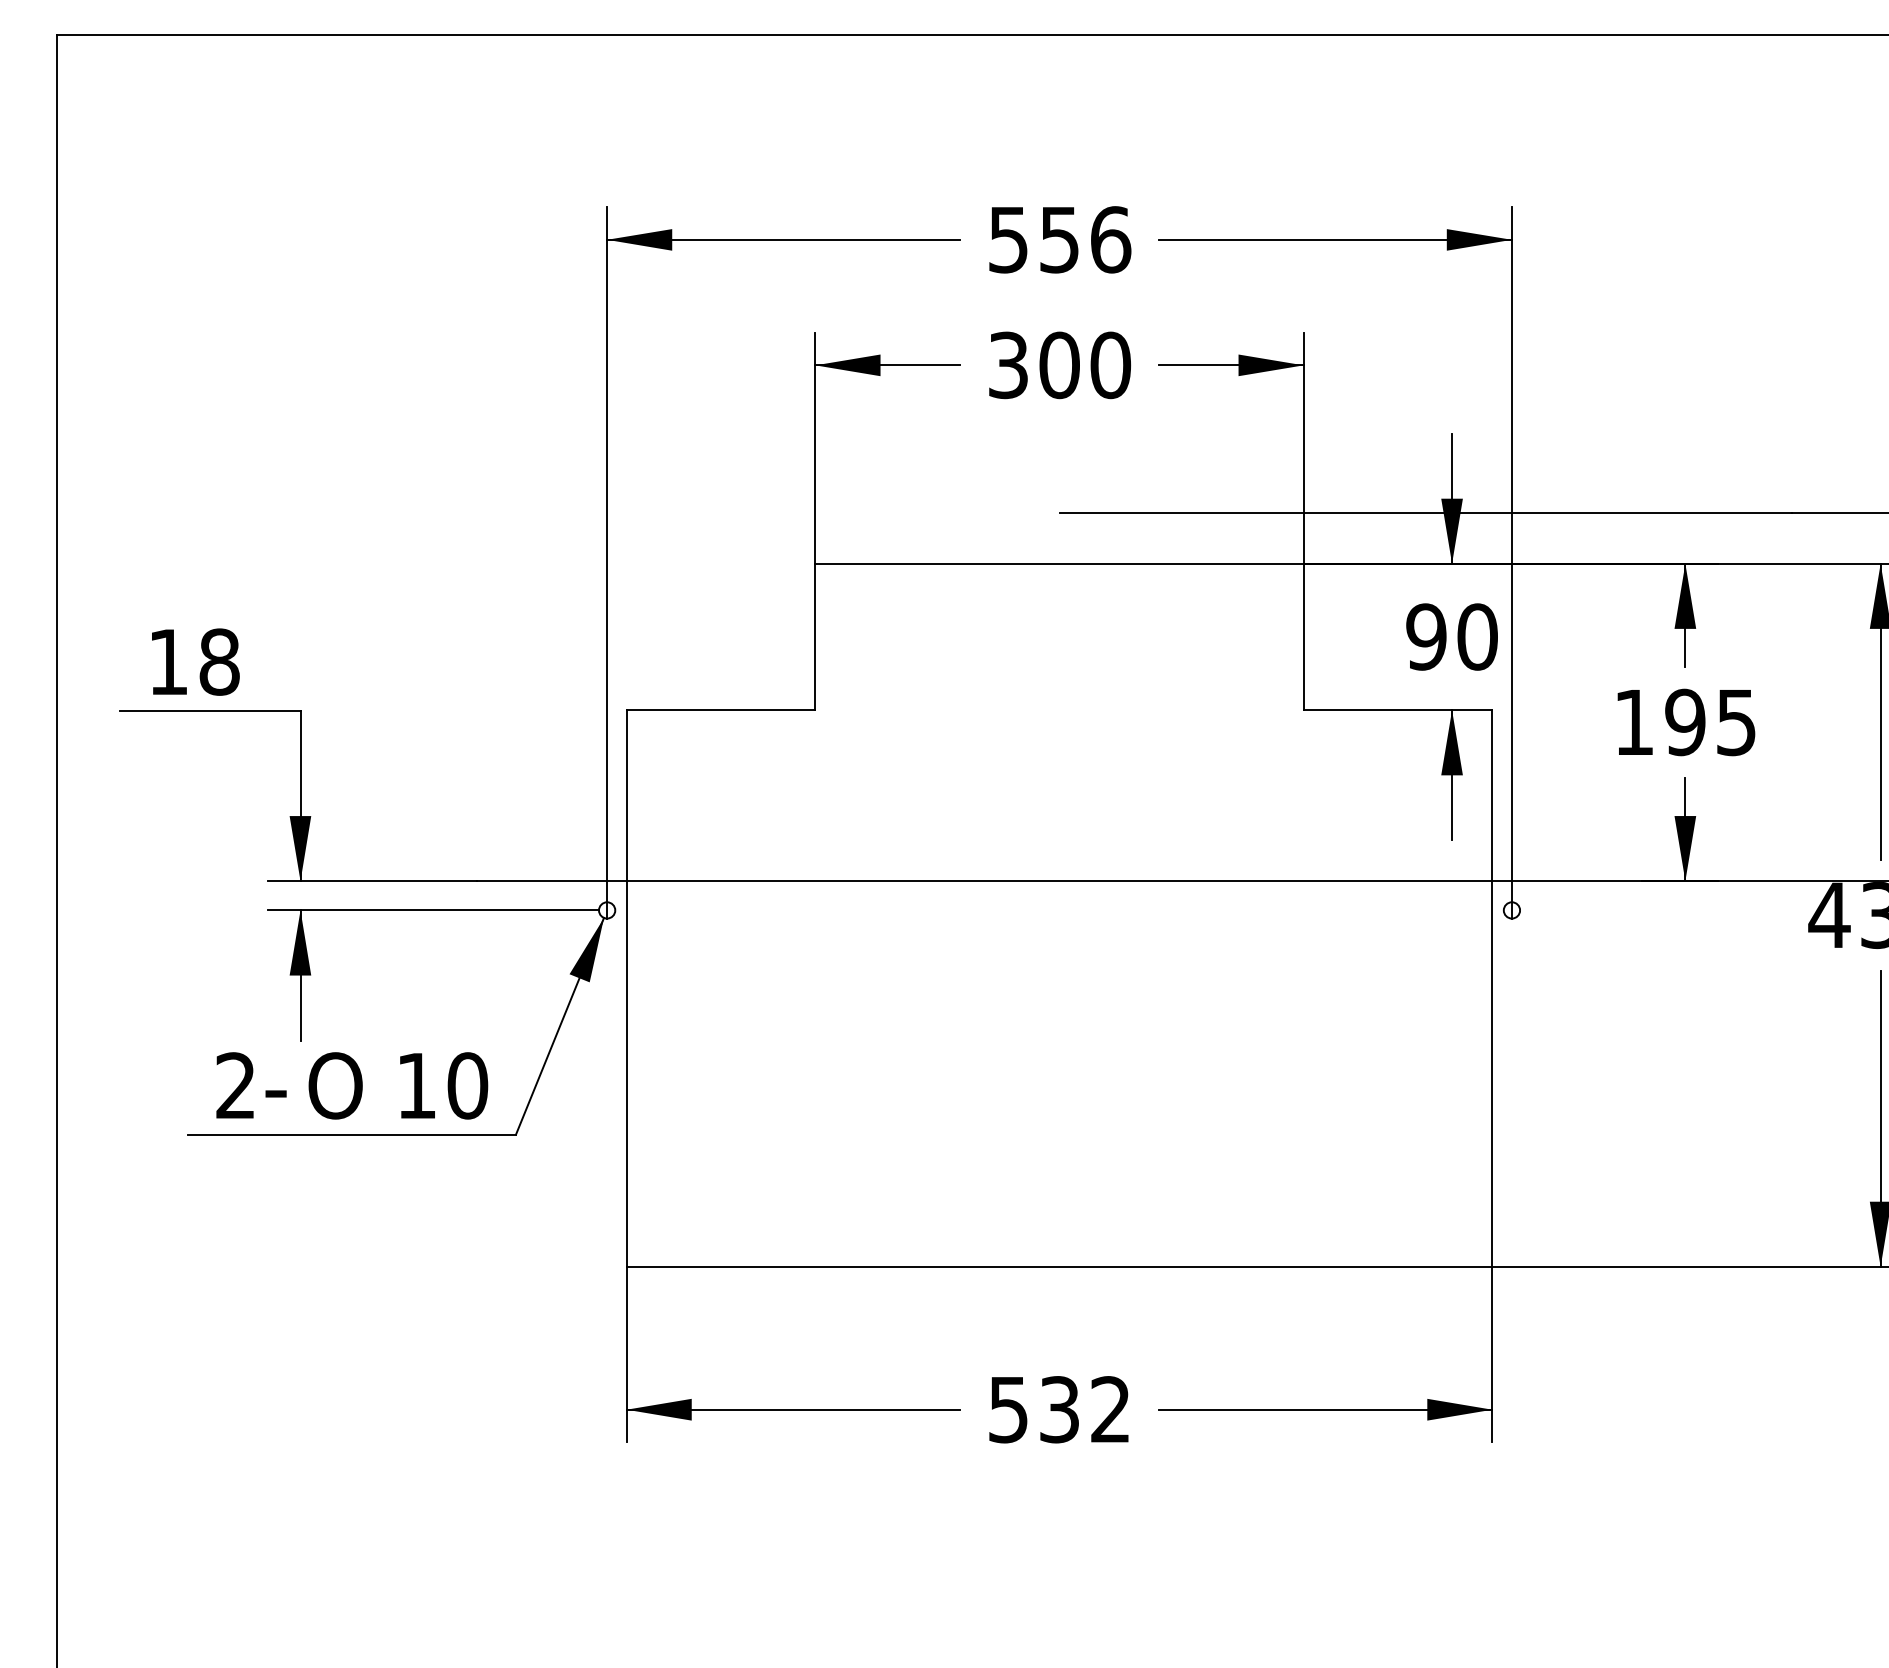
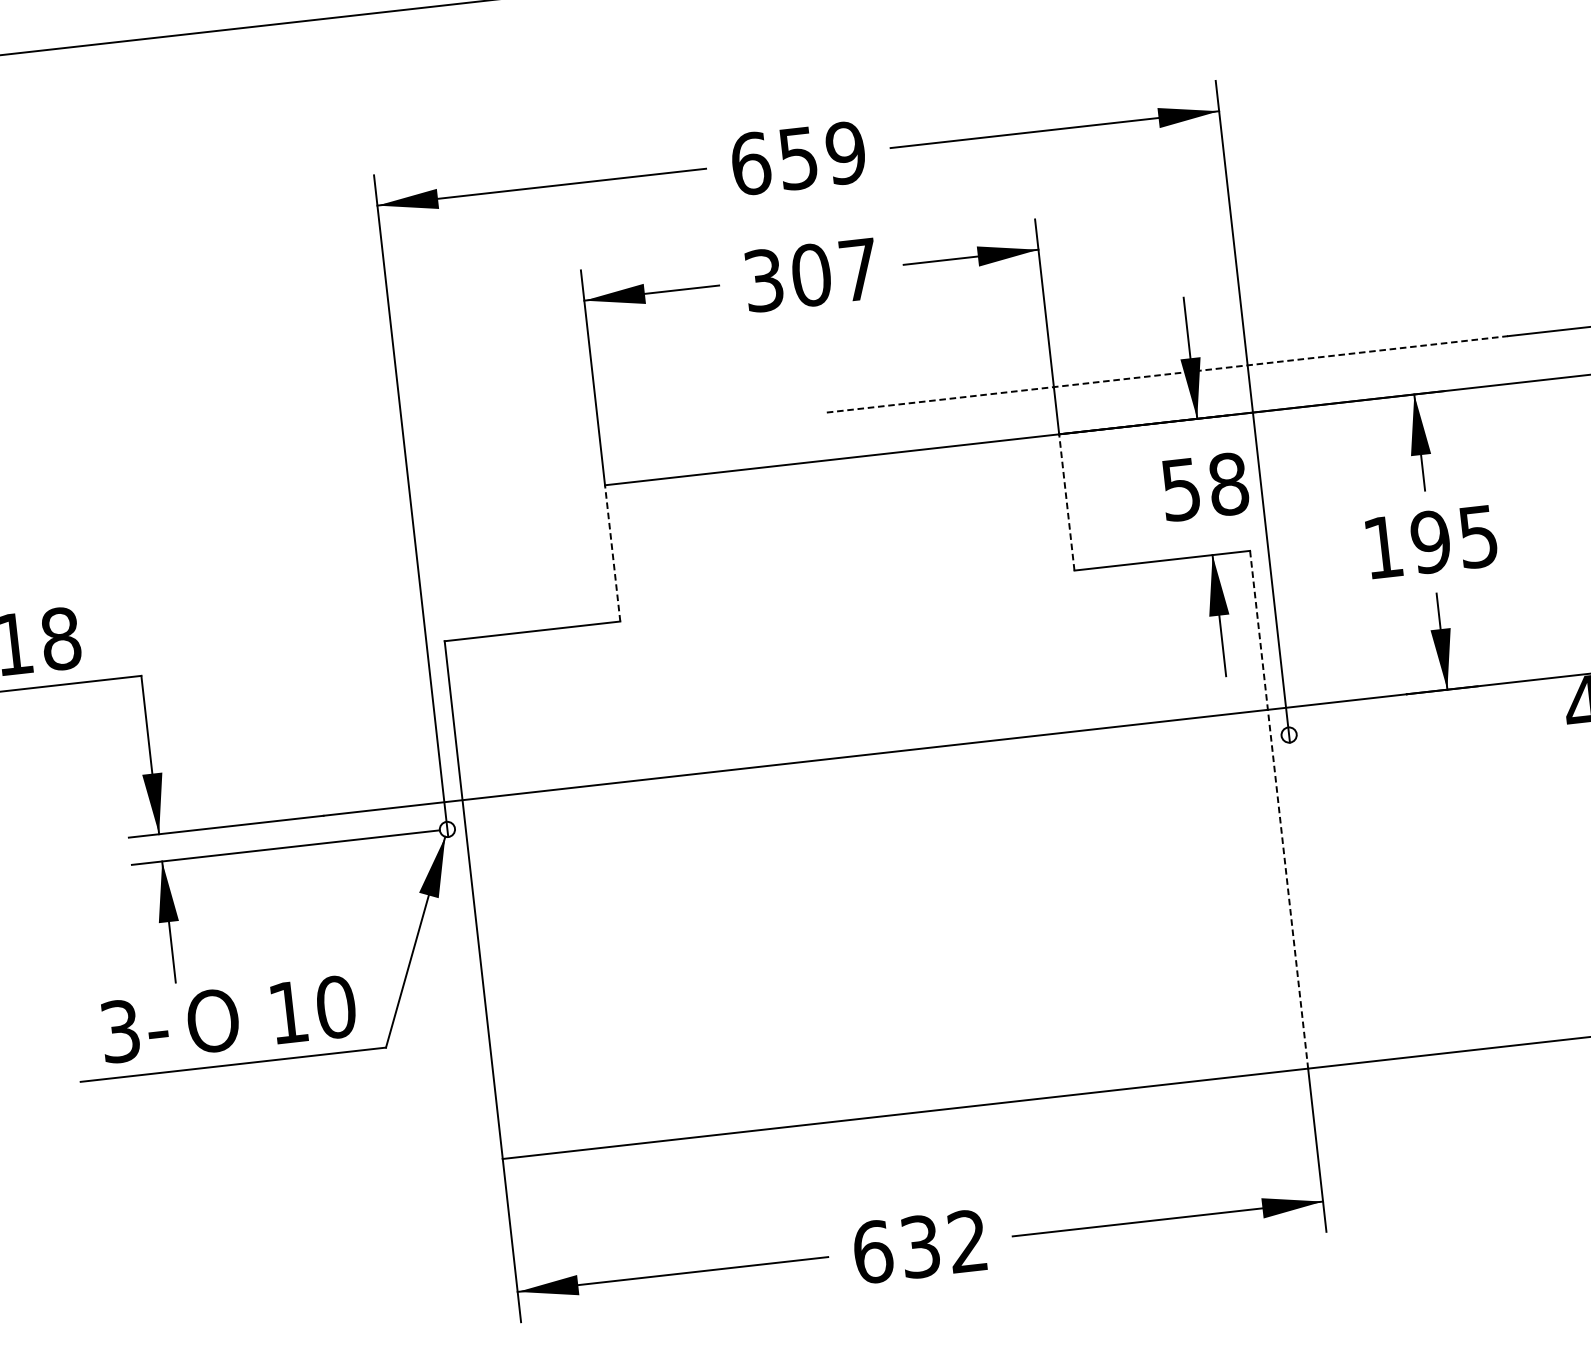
text: (1059, 239) -> (798, 158), 556 -> 659
text: (1110, 365) -> (858, 270), 300 -> 307
line: (1426, 513) -> (1168, 374), solid -> dashed
line: (815, 636) -> (612, 552), solid -> dashed
line: (1303, 636) -> (1066, 501), solid -> dashed
text: (1451, 636) -> (1204, 486), 90 -> 58
line: (1492, 989) -> (1279, 810), solid -> dashed
text: (235, 1085) -> (119, 1031), 2- -> 3-
text: (1008, 1409) -> (872, 1251), 532 -> 632

